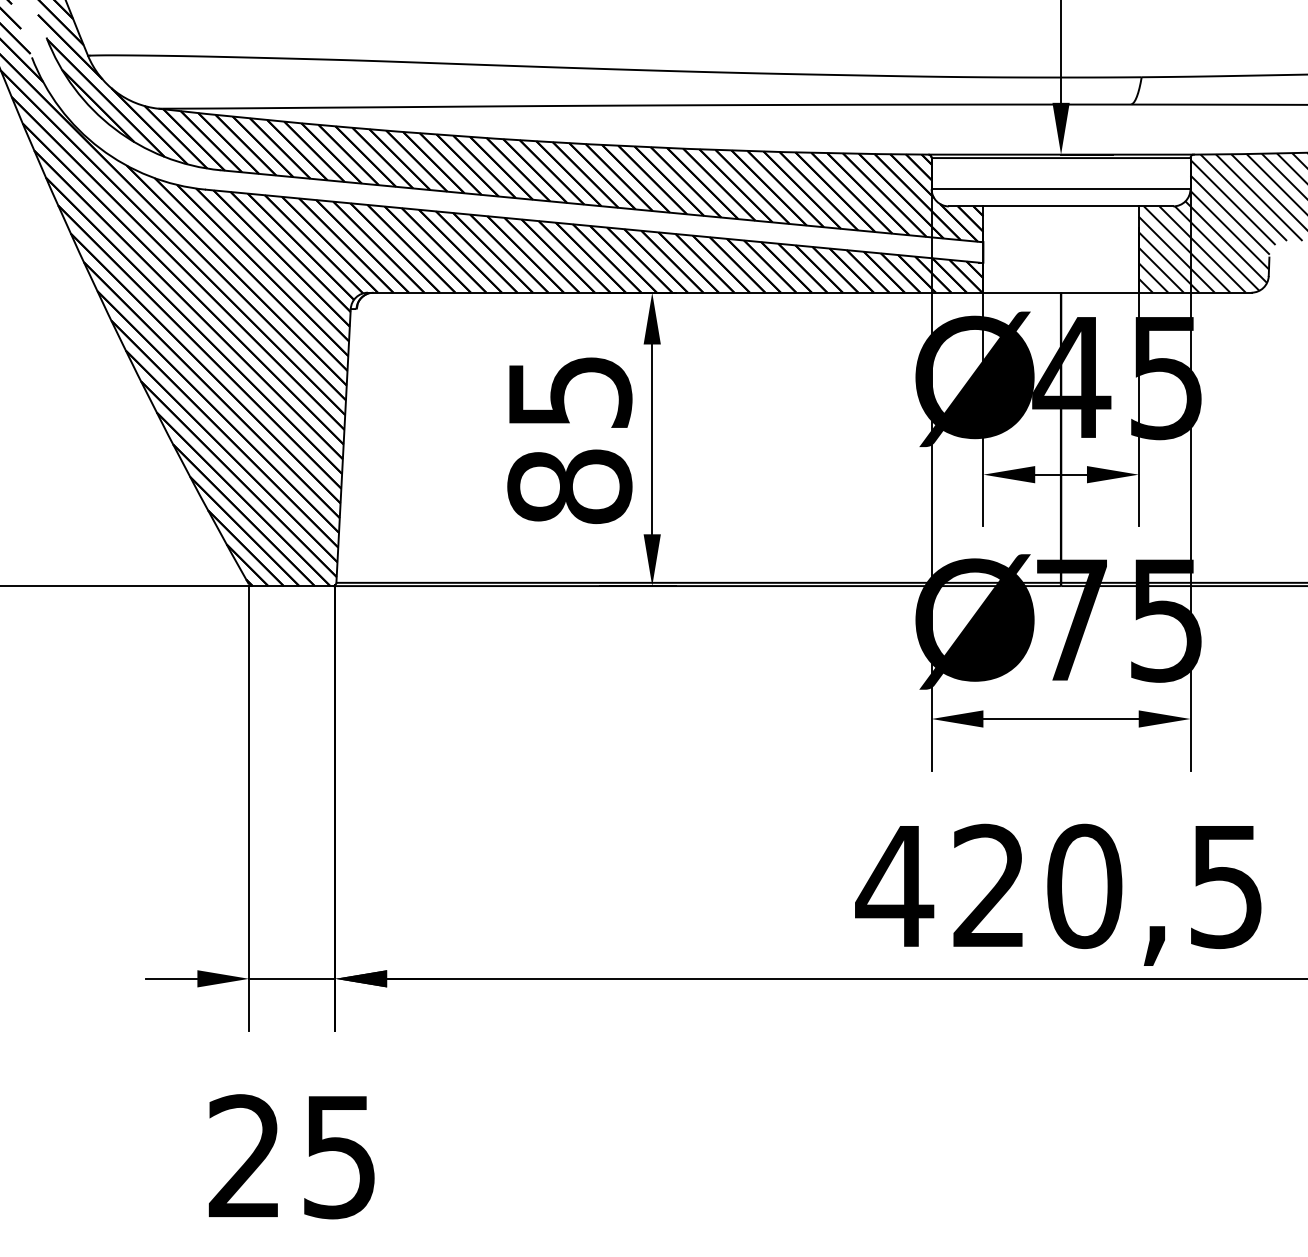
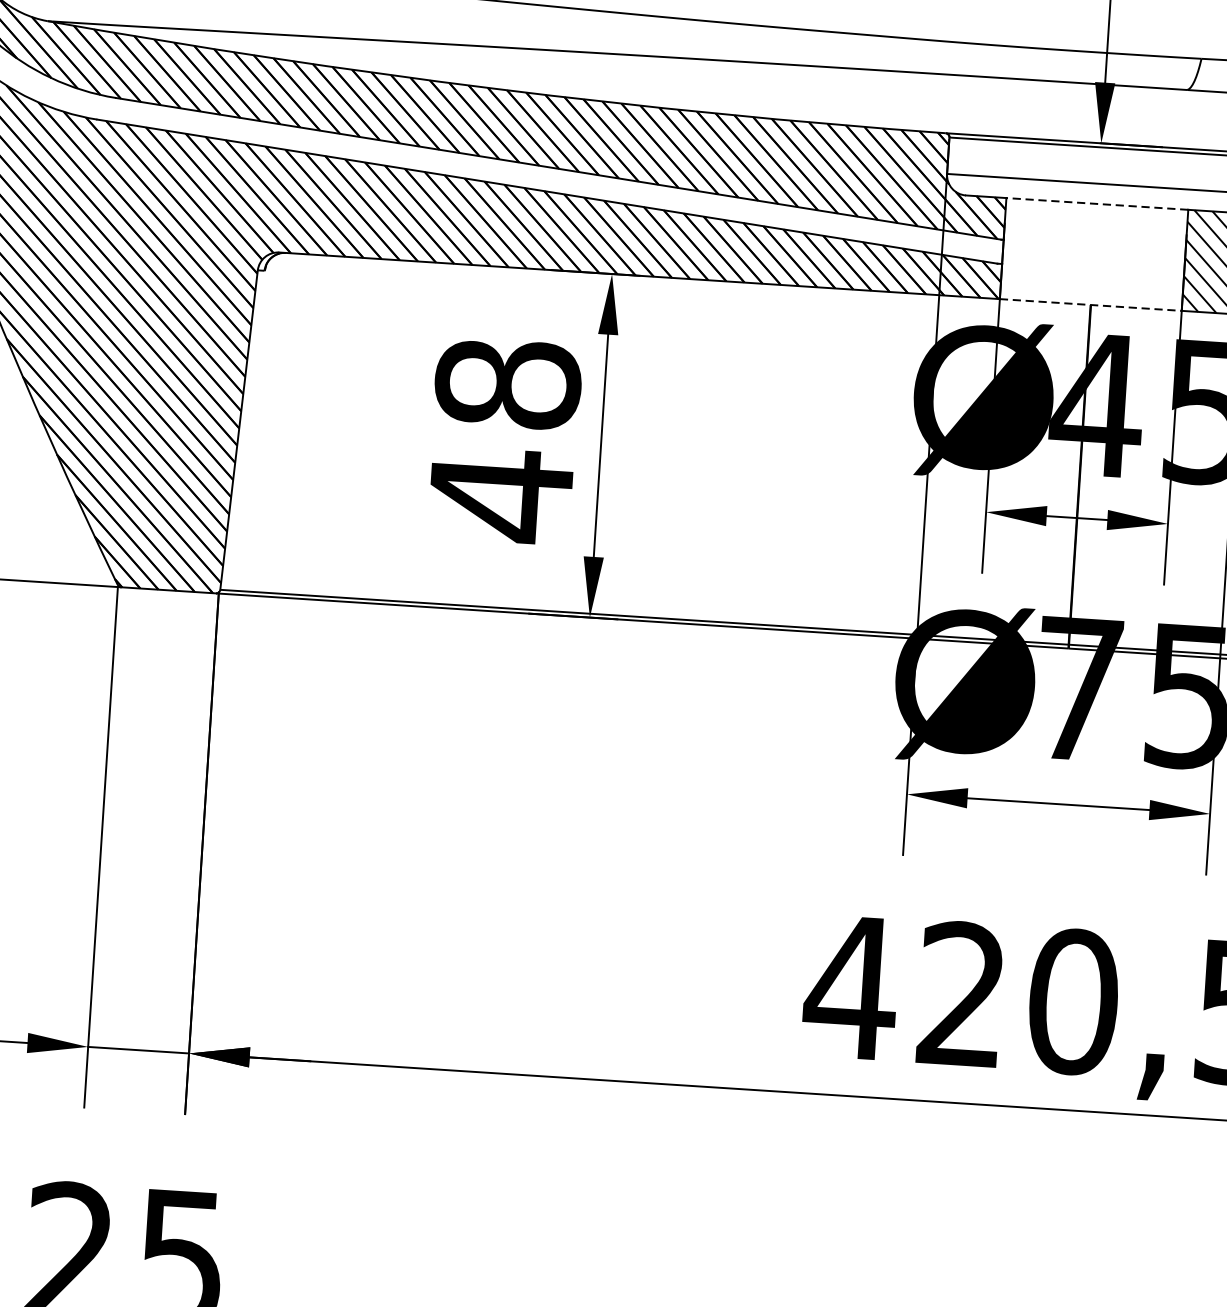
line: (1061, 206) -> (1097, 204), solid -> dashed
line: (1061, 292) -> (1091, 304), solid -> dashed
text: (569, 440) -> (504, 440), 85 -> 48

